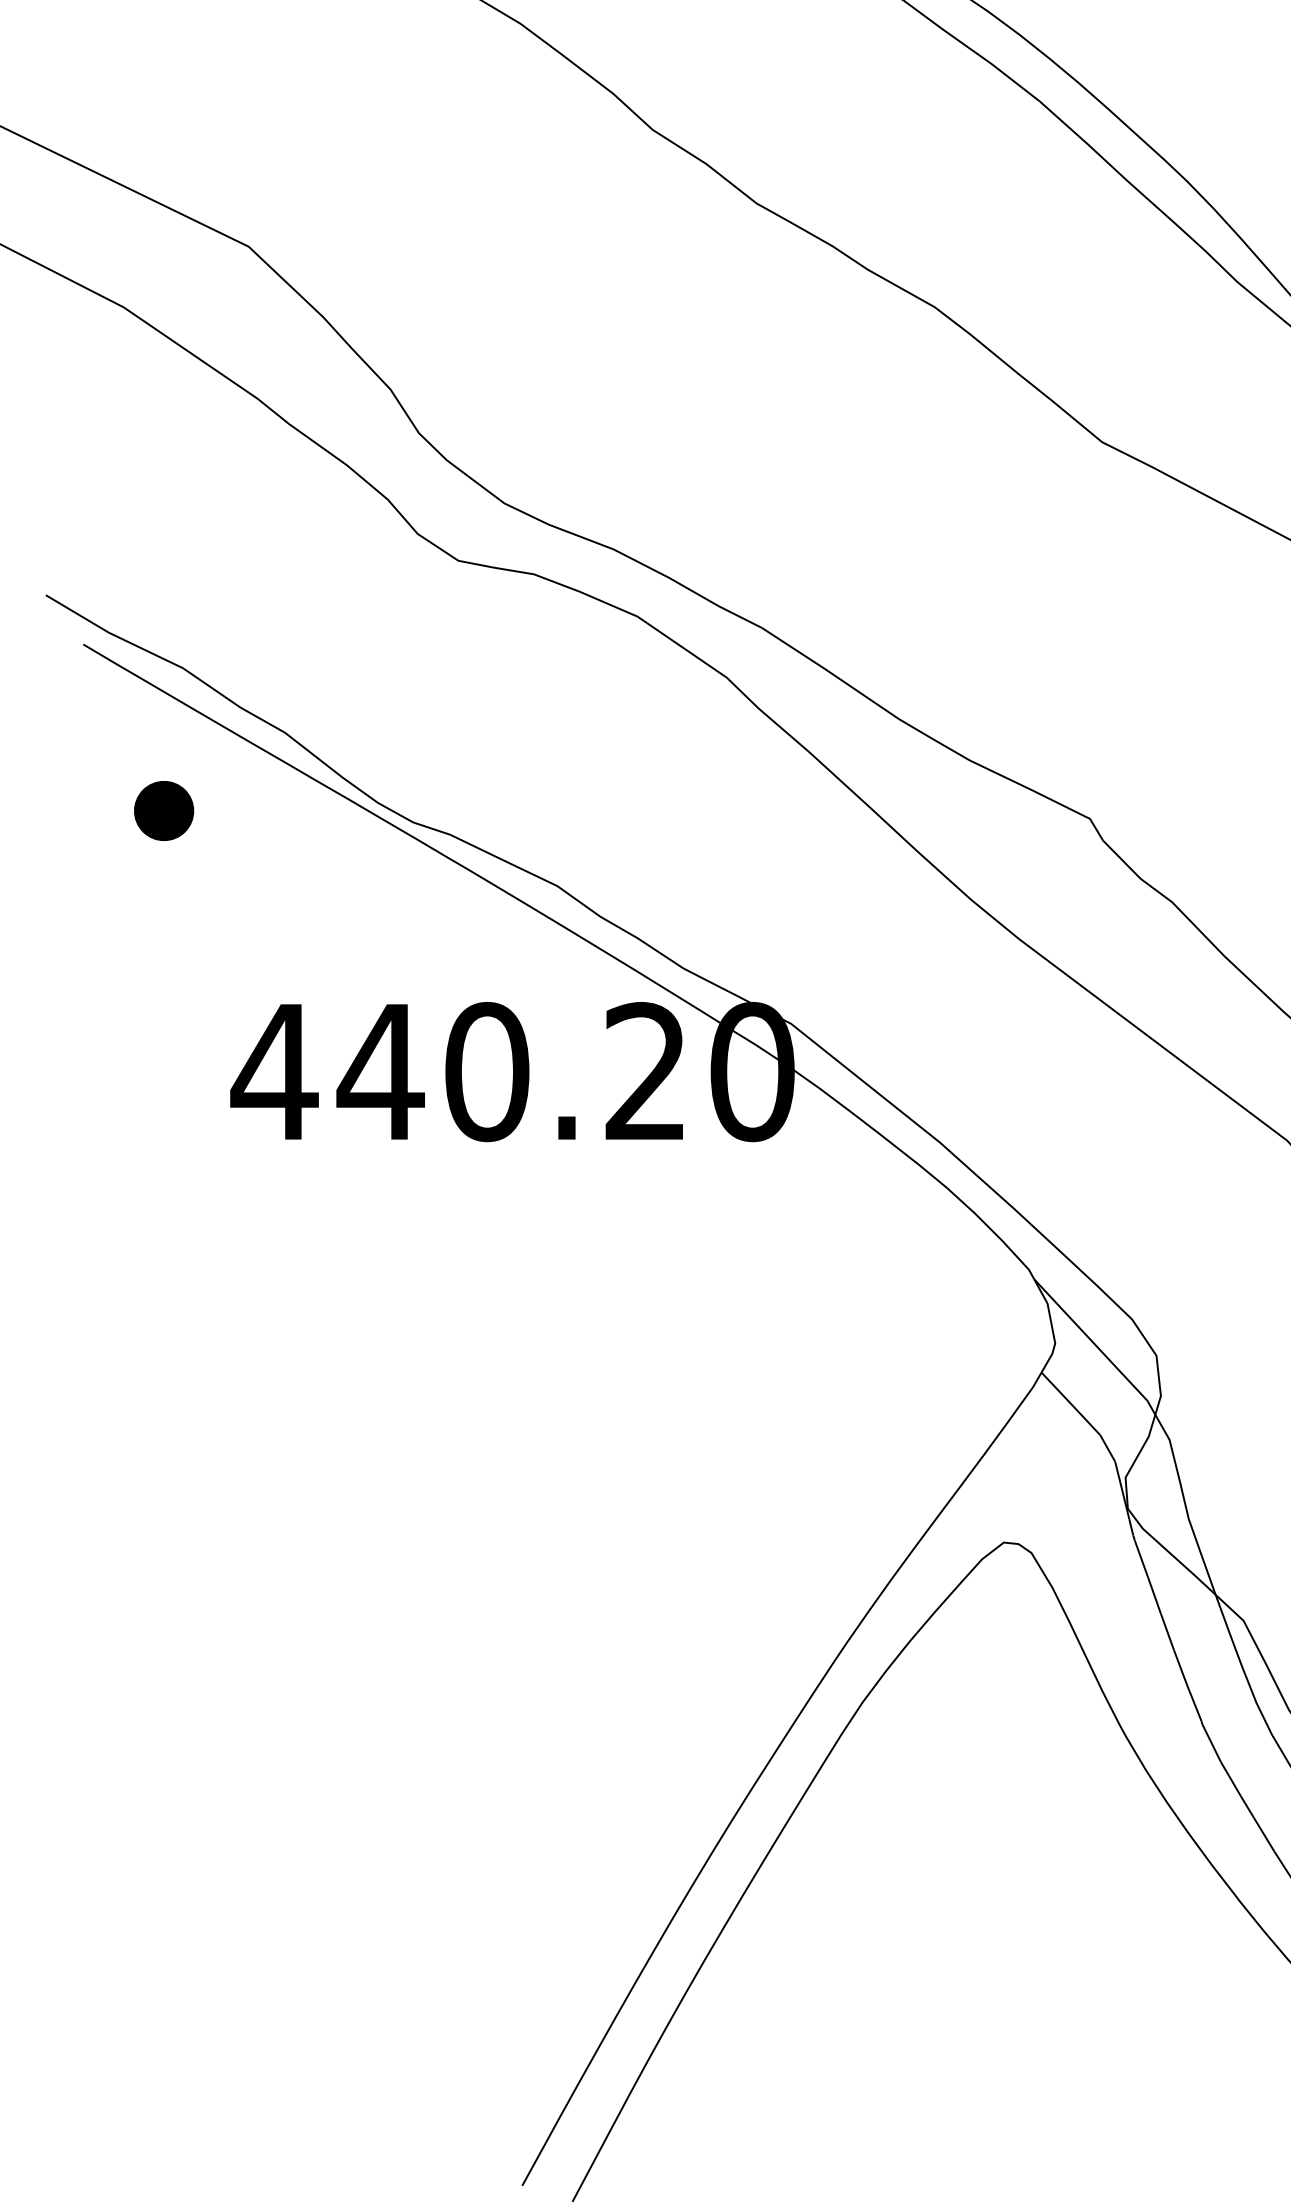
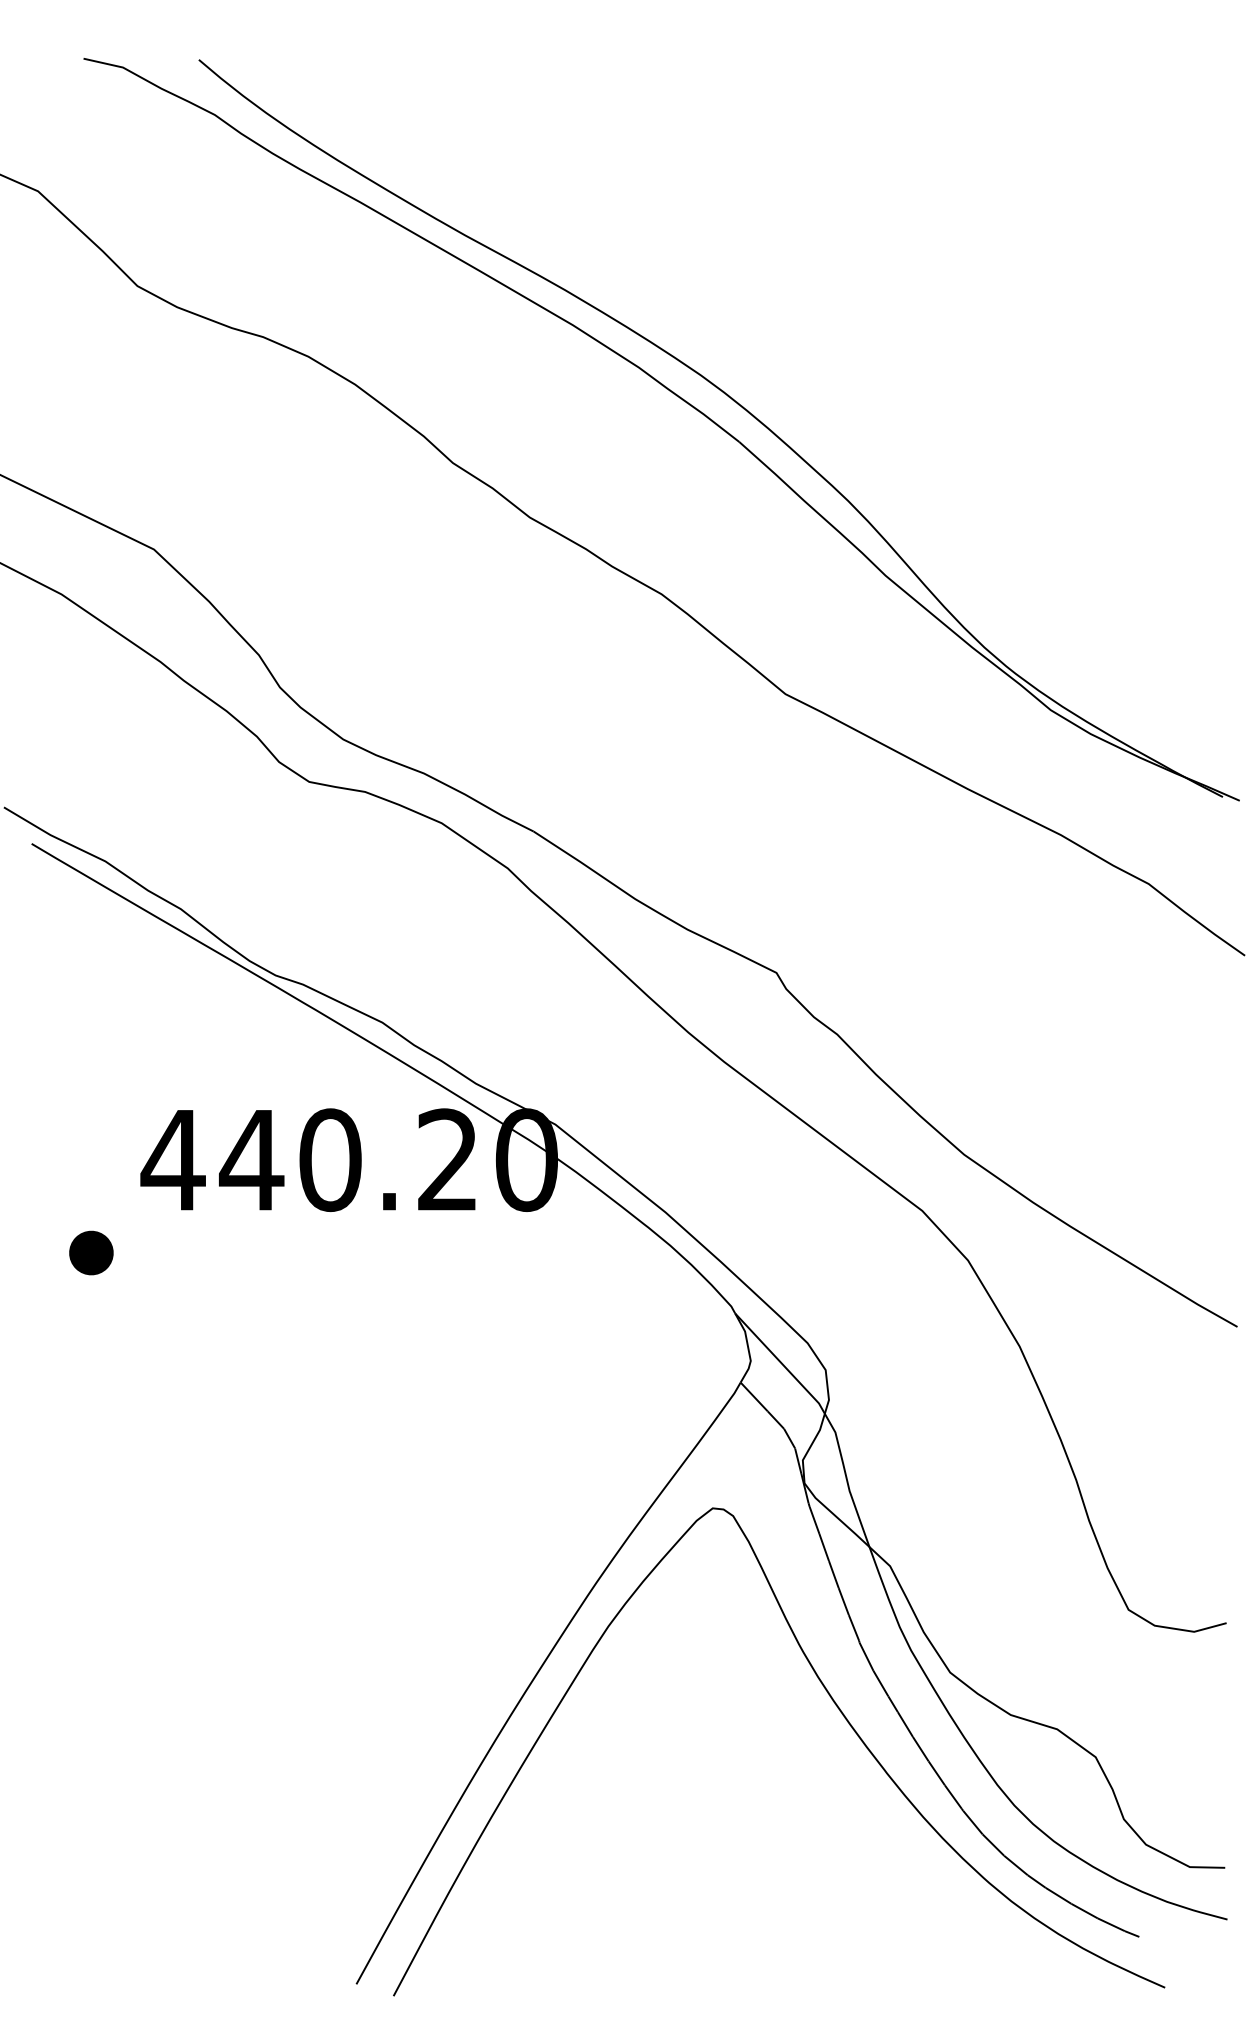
part: (164, 810) -> (91, 1252), moved

